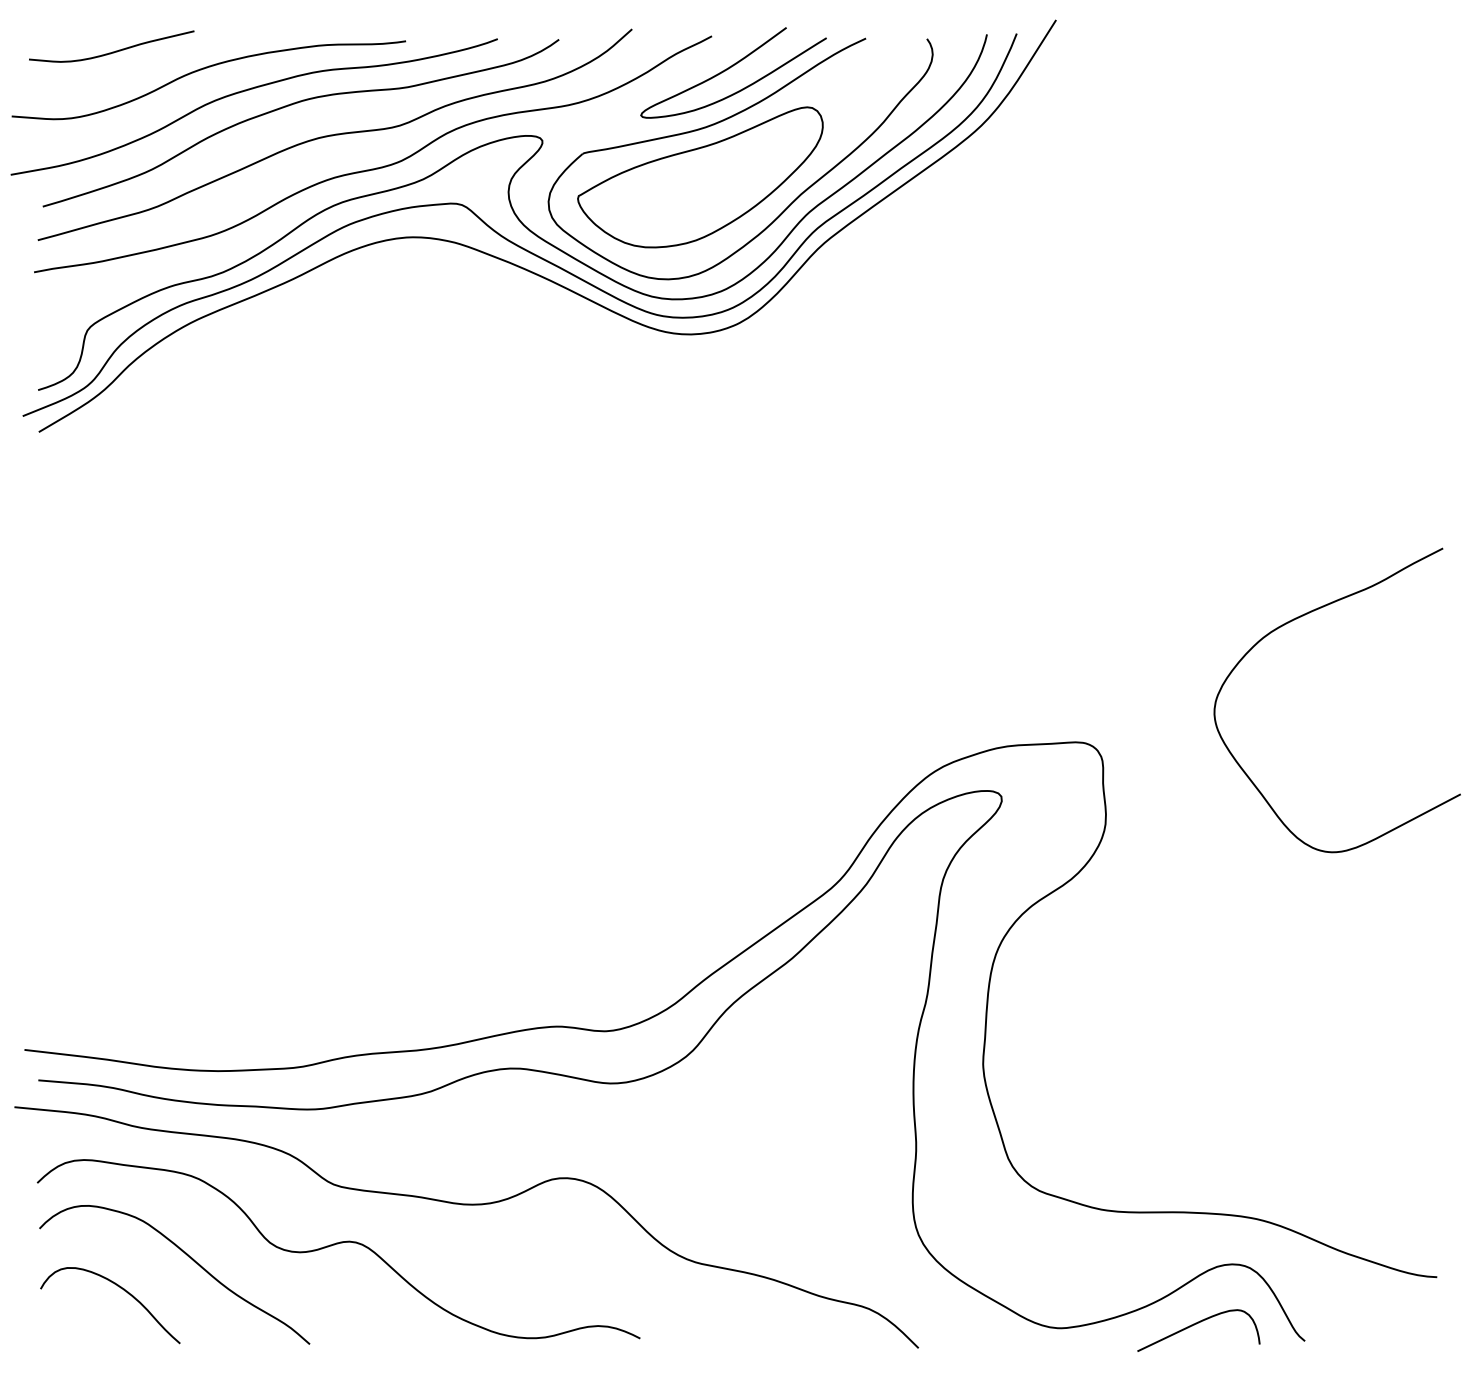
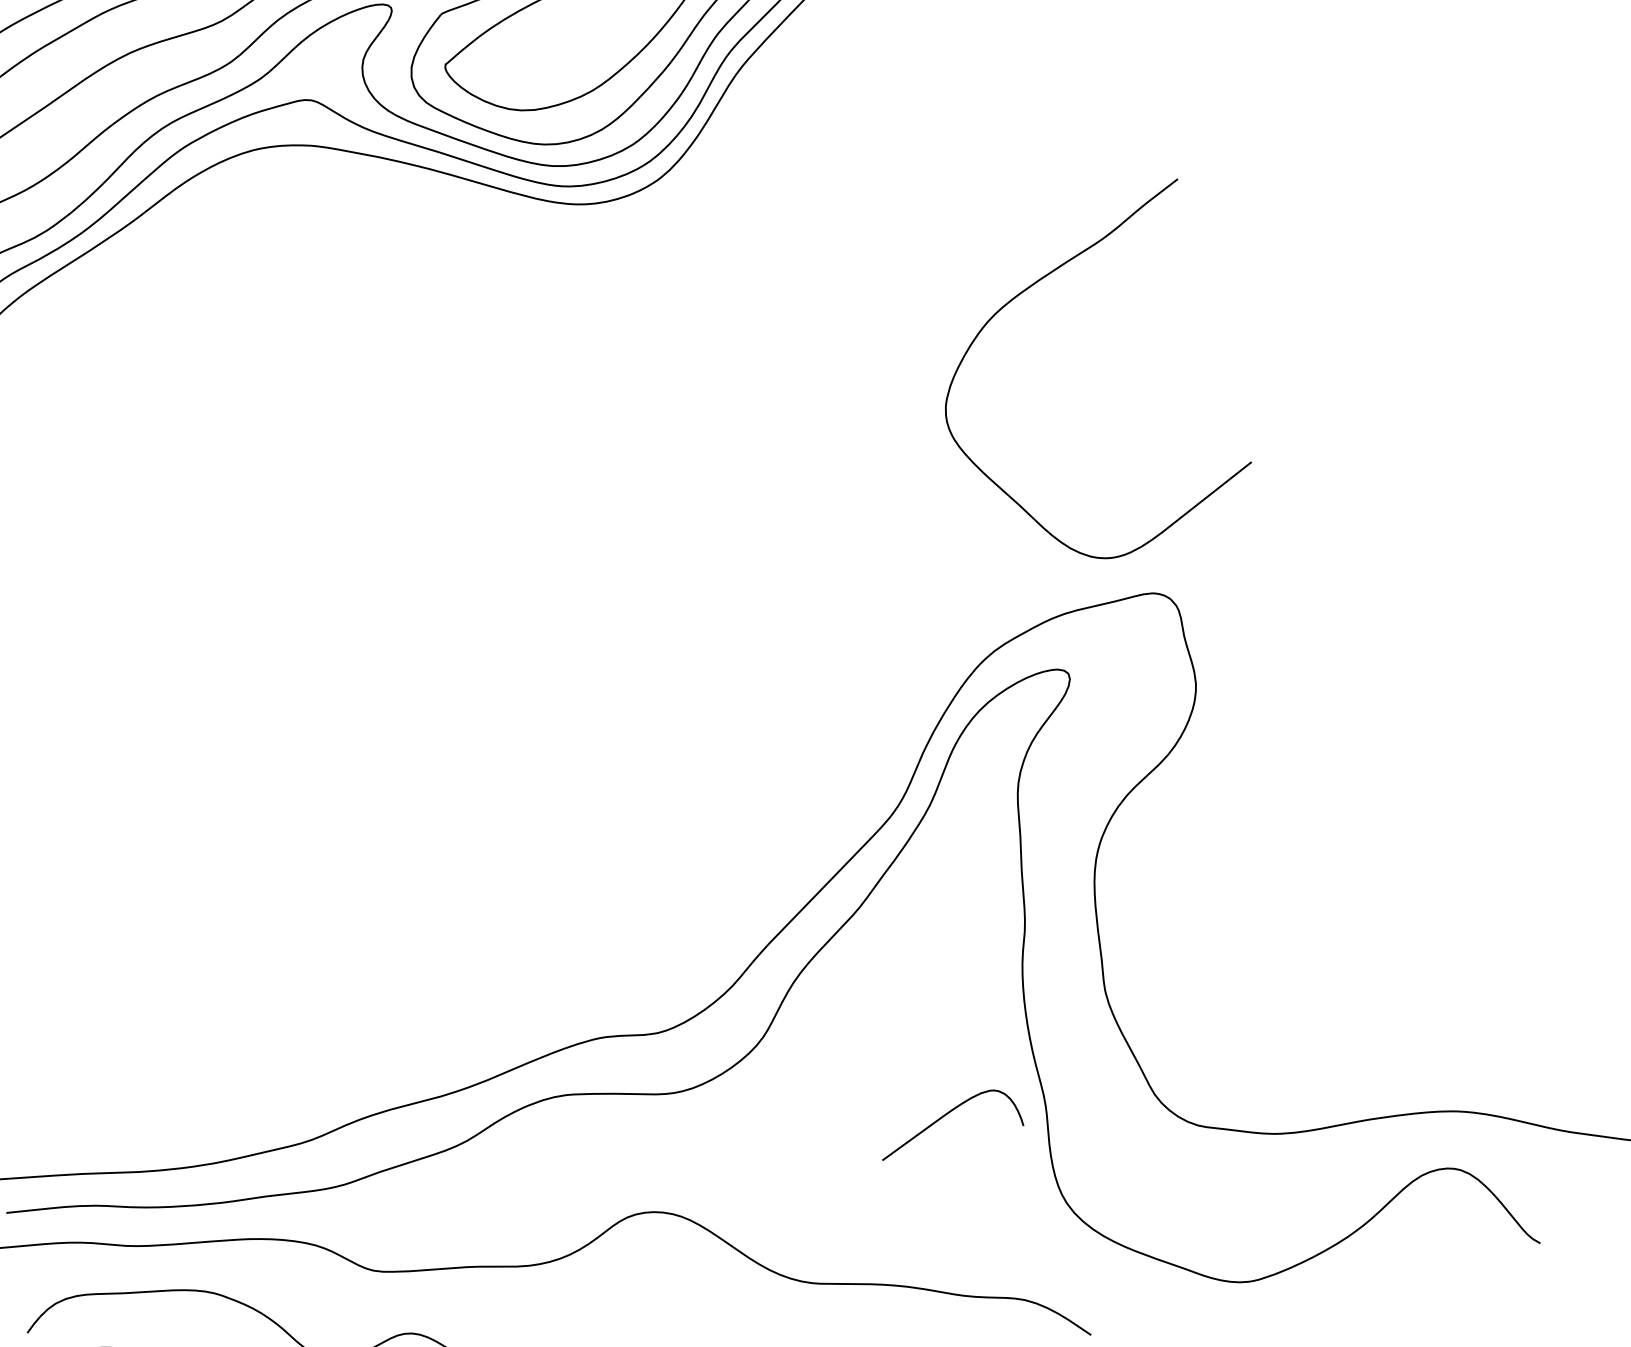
curve: (1301, 617) -> (1027, 290), moved
curve: (1196, 1324) -> (945, 1116), moved

